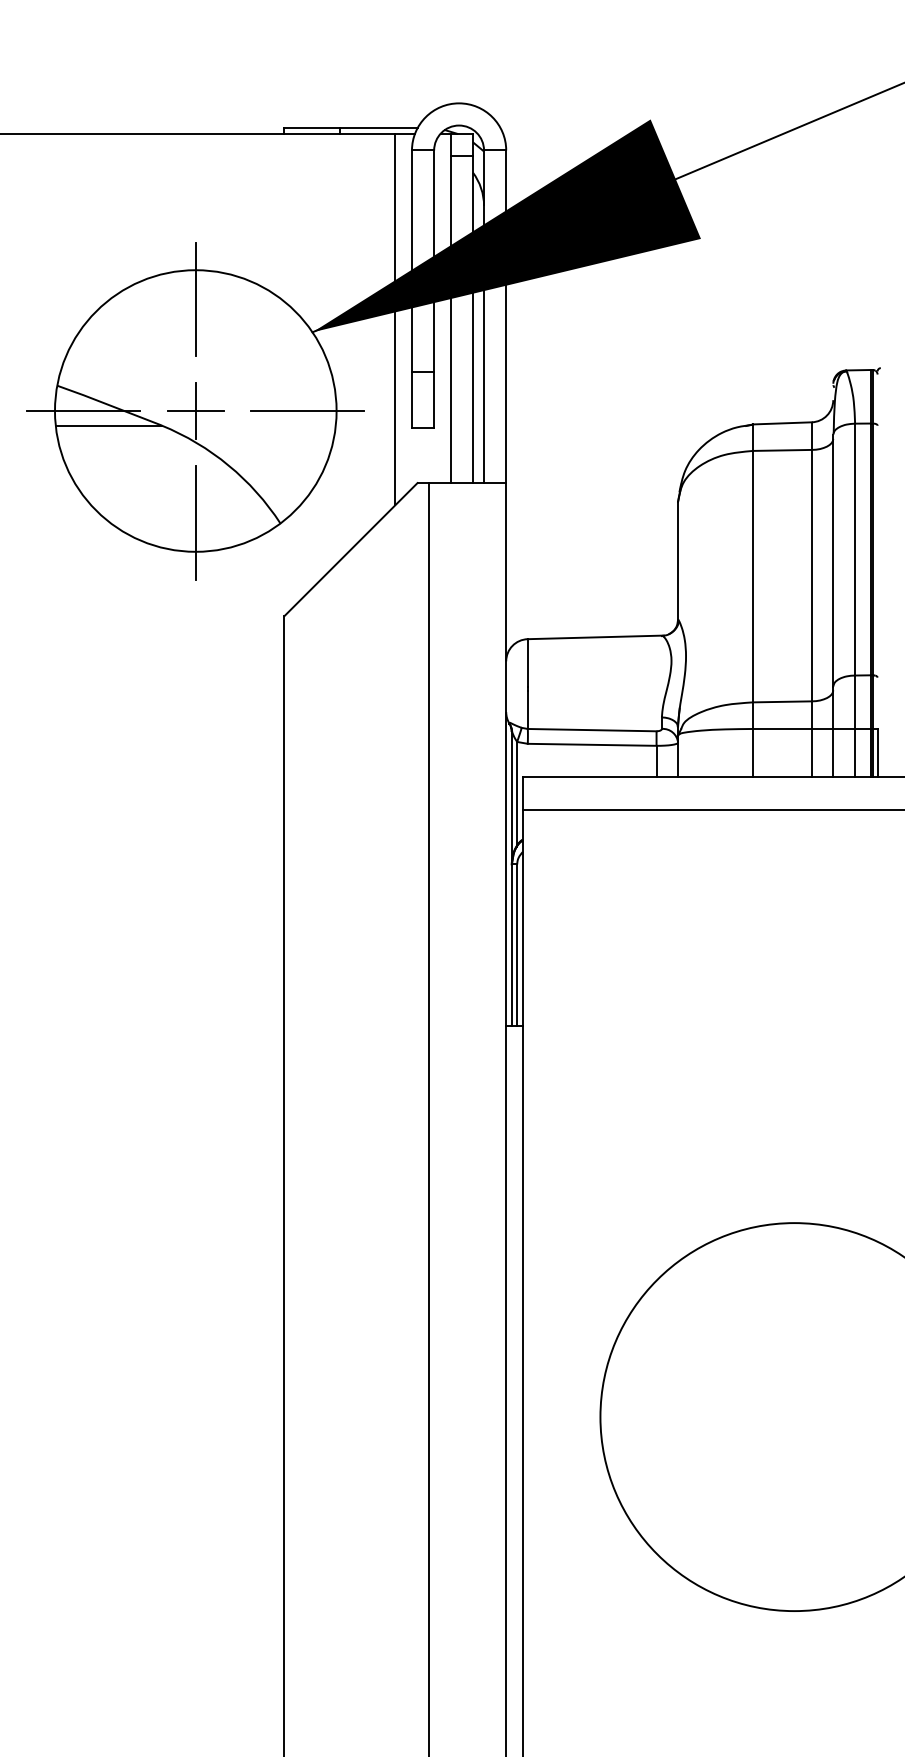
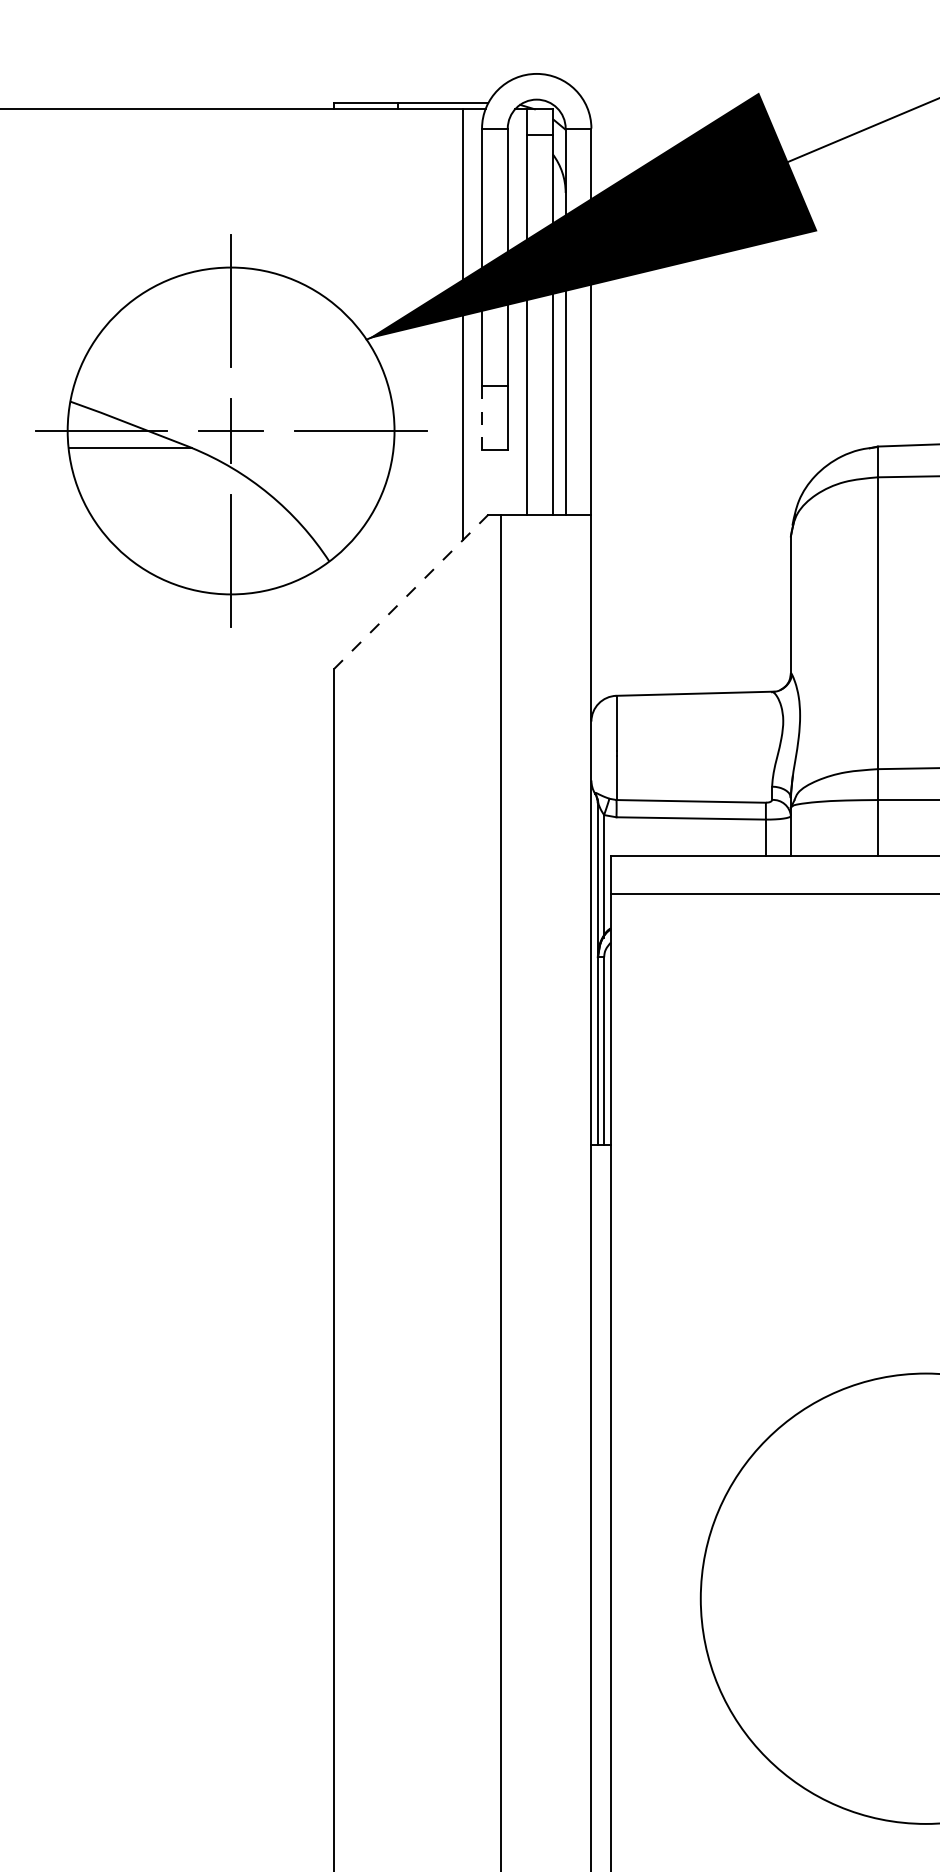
line: (411, 399) -> (481, 417), solid -> dashed
line: (350, 549) -> (410, 591), solid -> dashed

